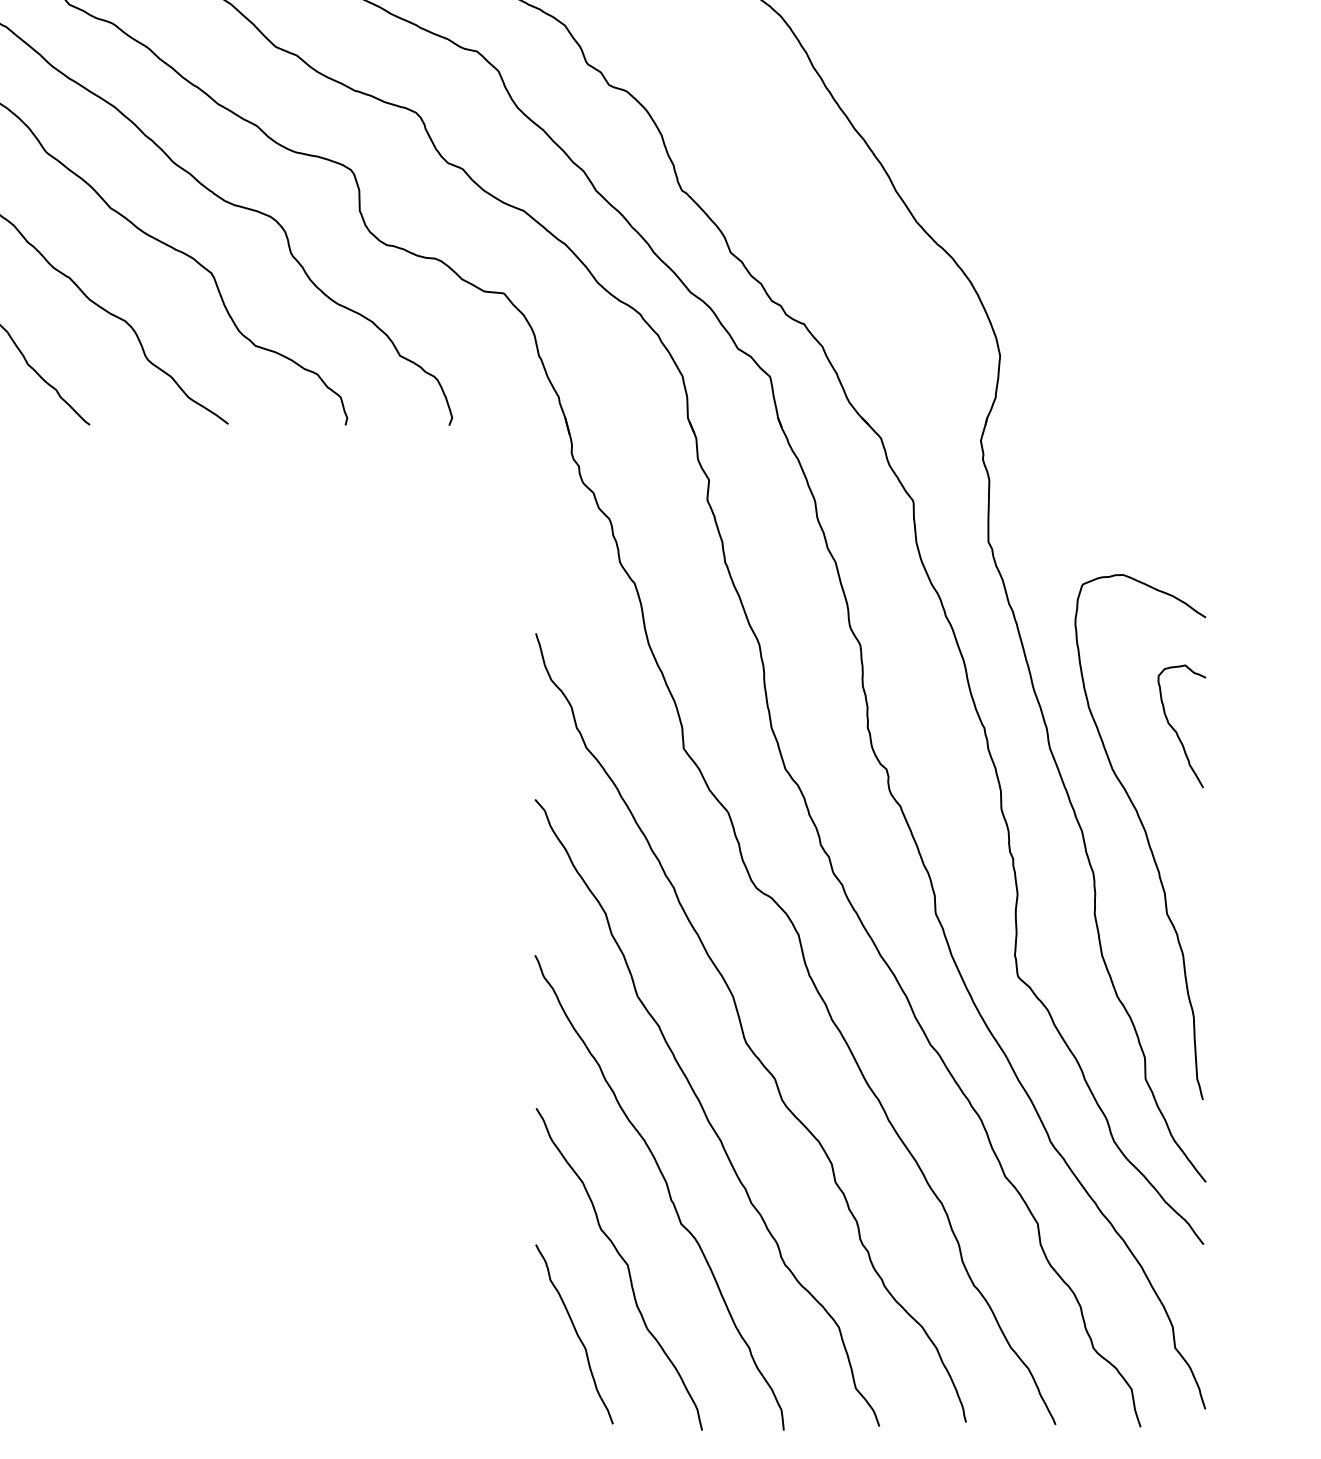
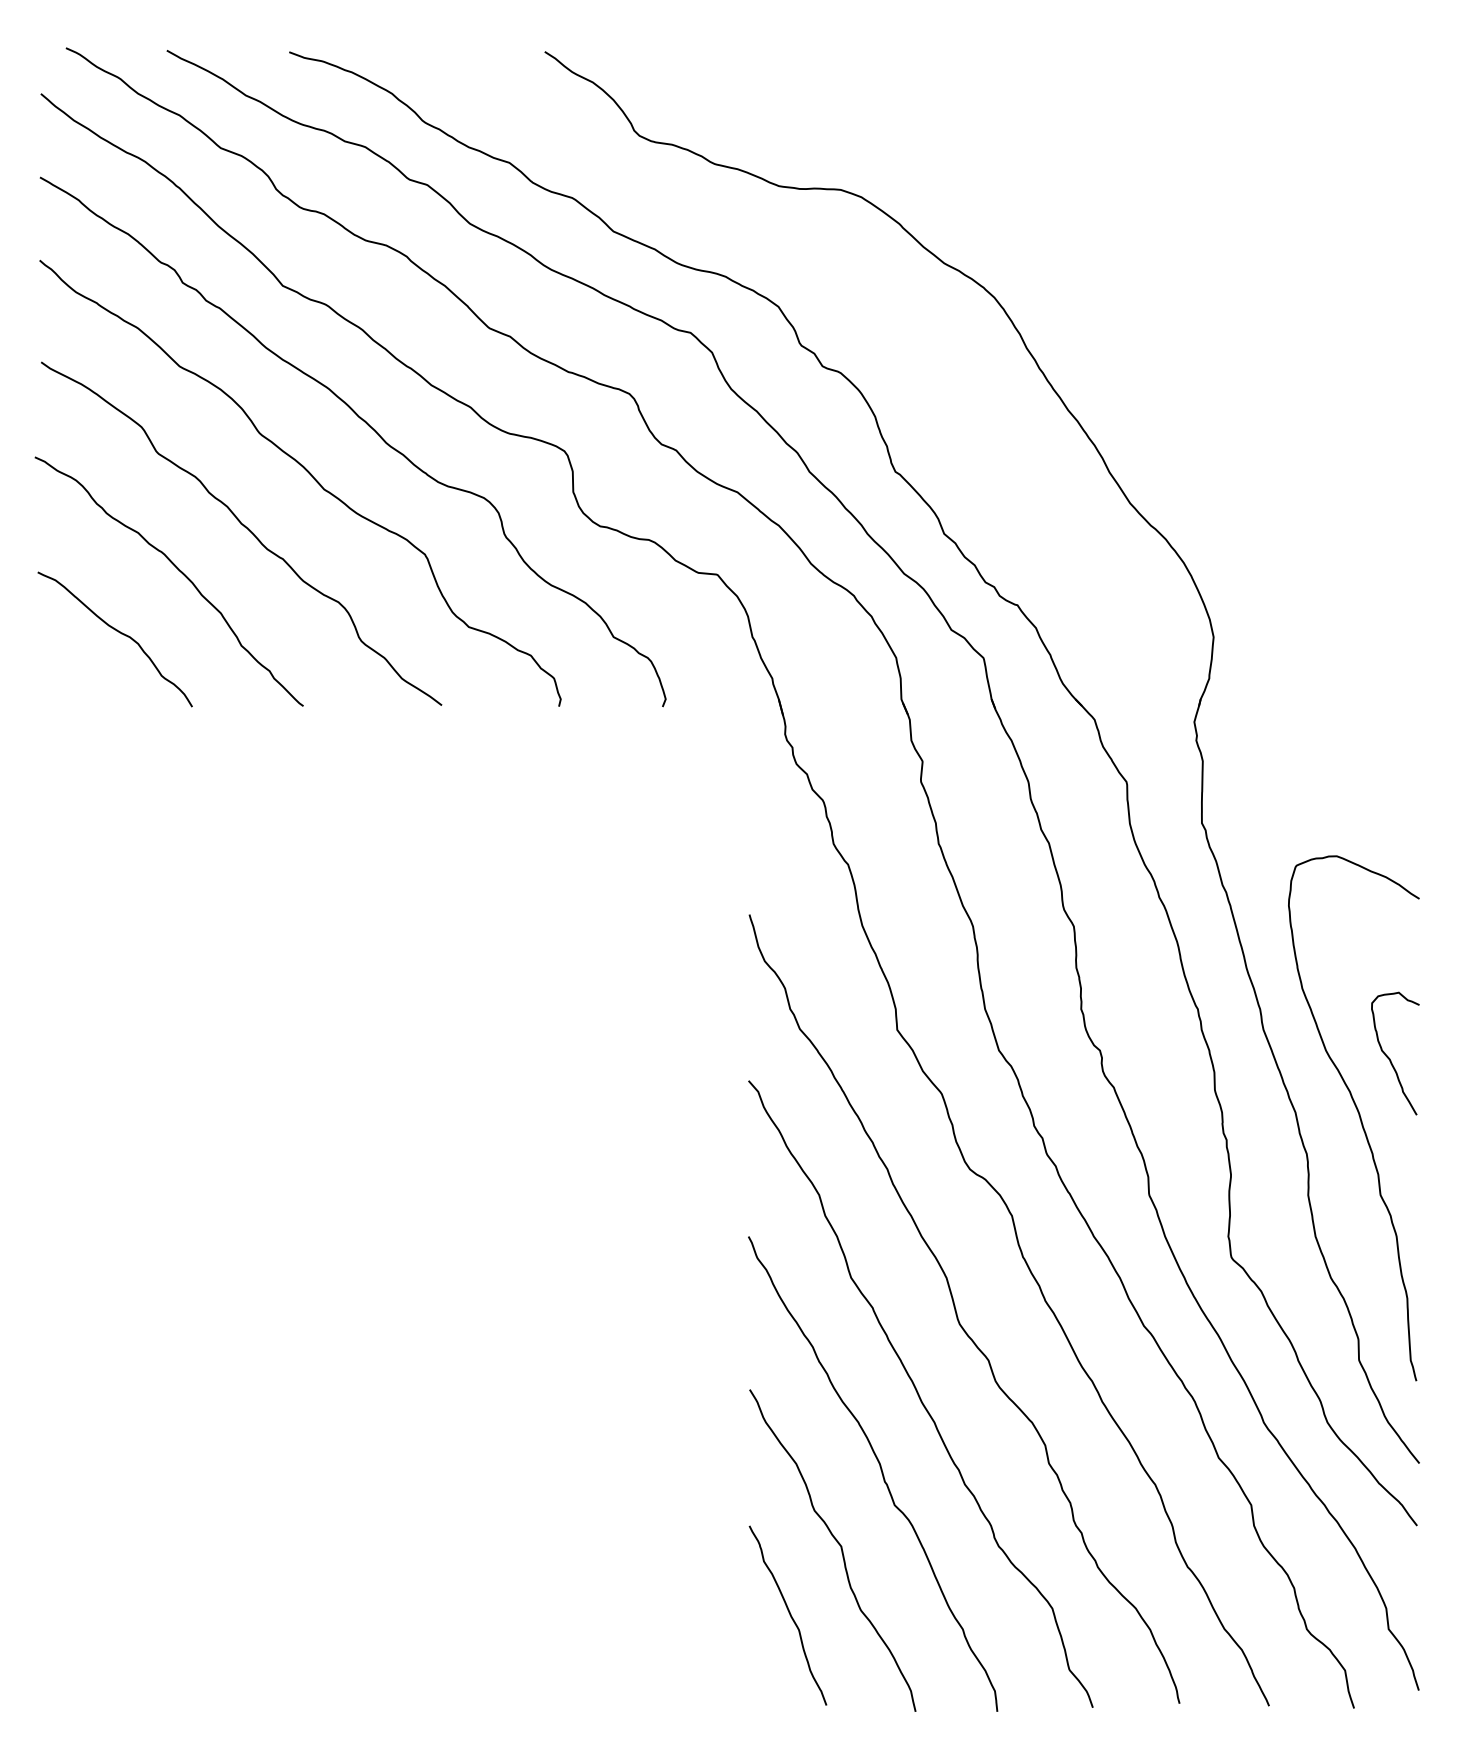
curve: (1177, 731) -> (1390, 1058), moved

